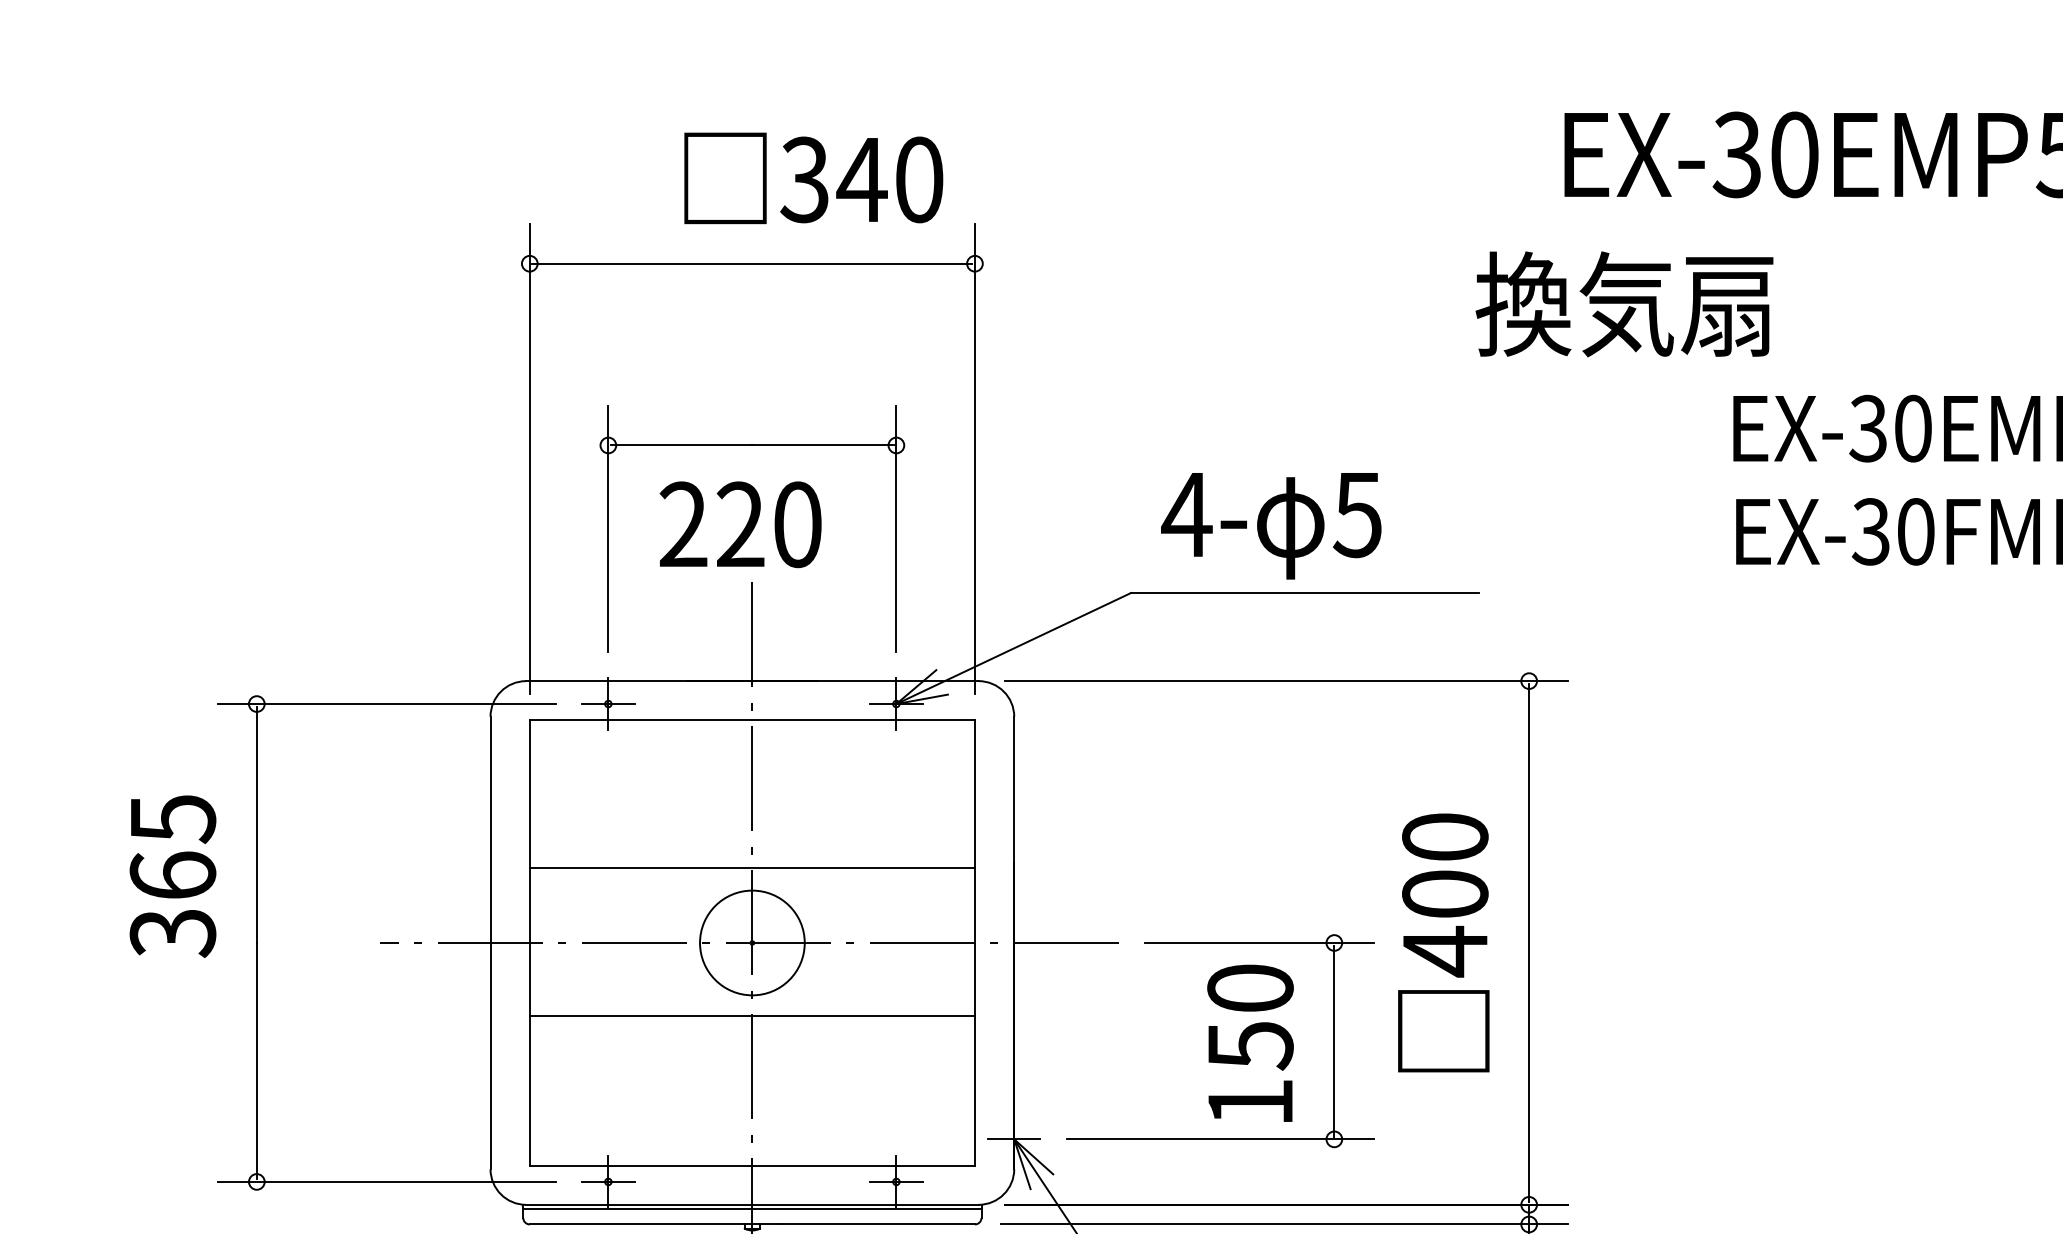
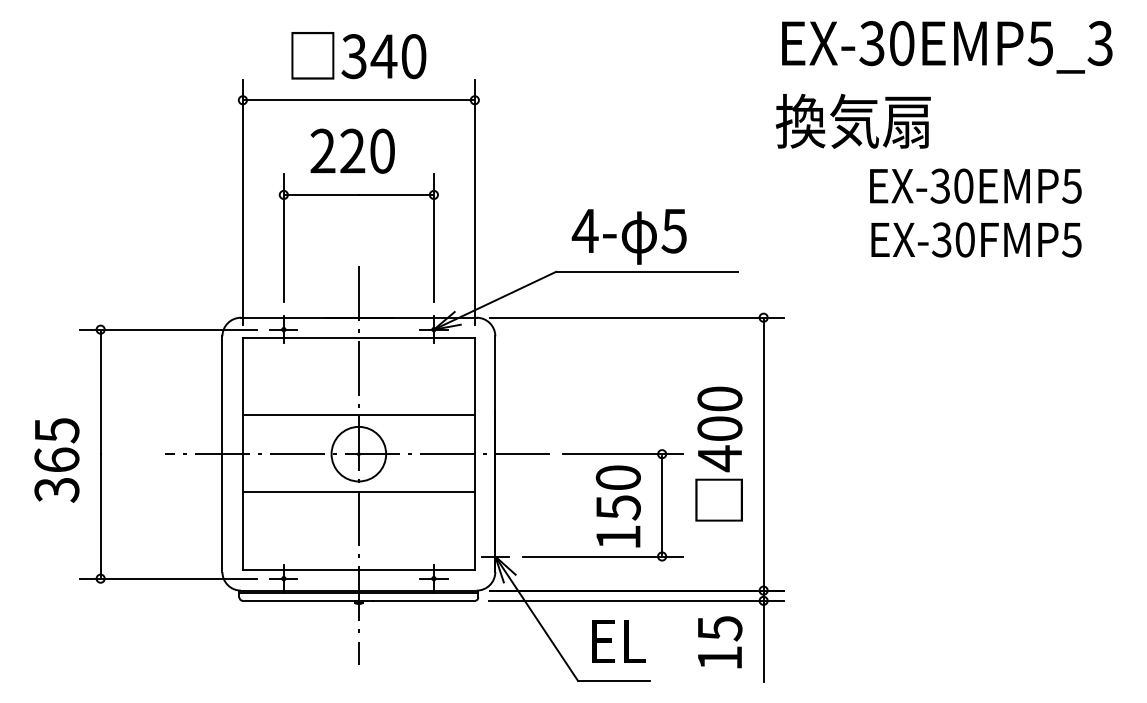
text: (813, 177) -> (358, 55), moved
text: (1622, 304) -> (852, 121), moved
text: (740, 523) -> (352, 150), moved
text: (172, 876) -> (56, 460), moved

